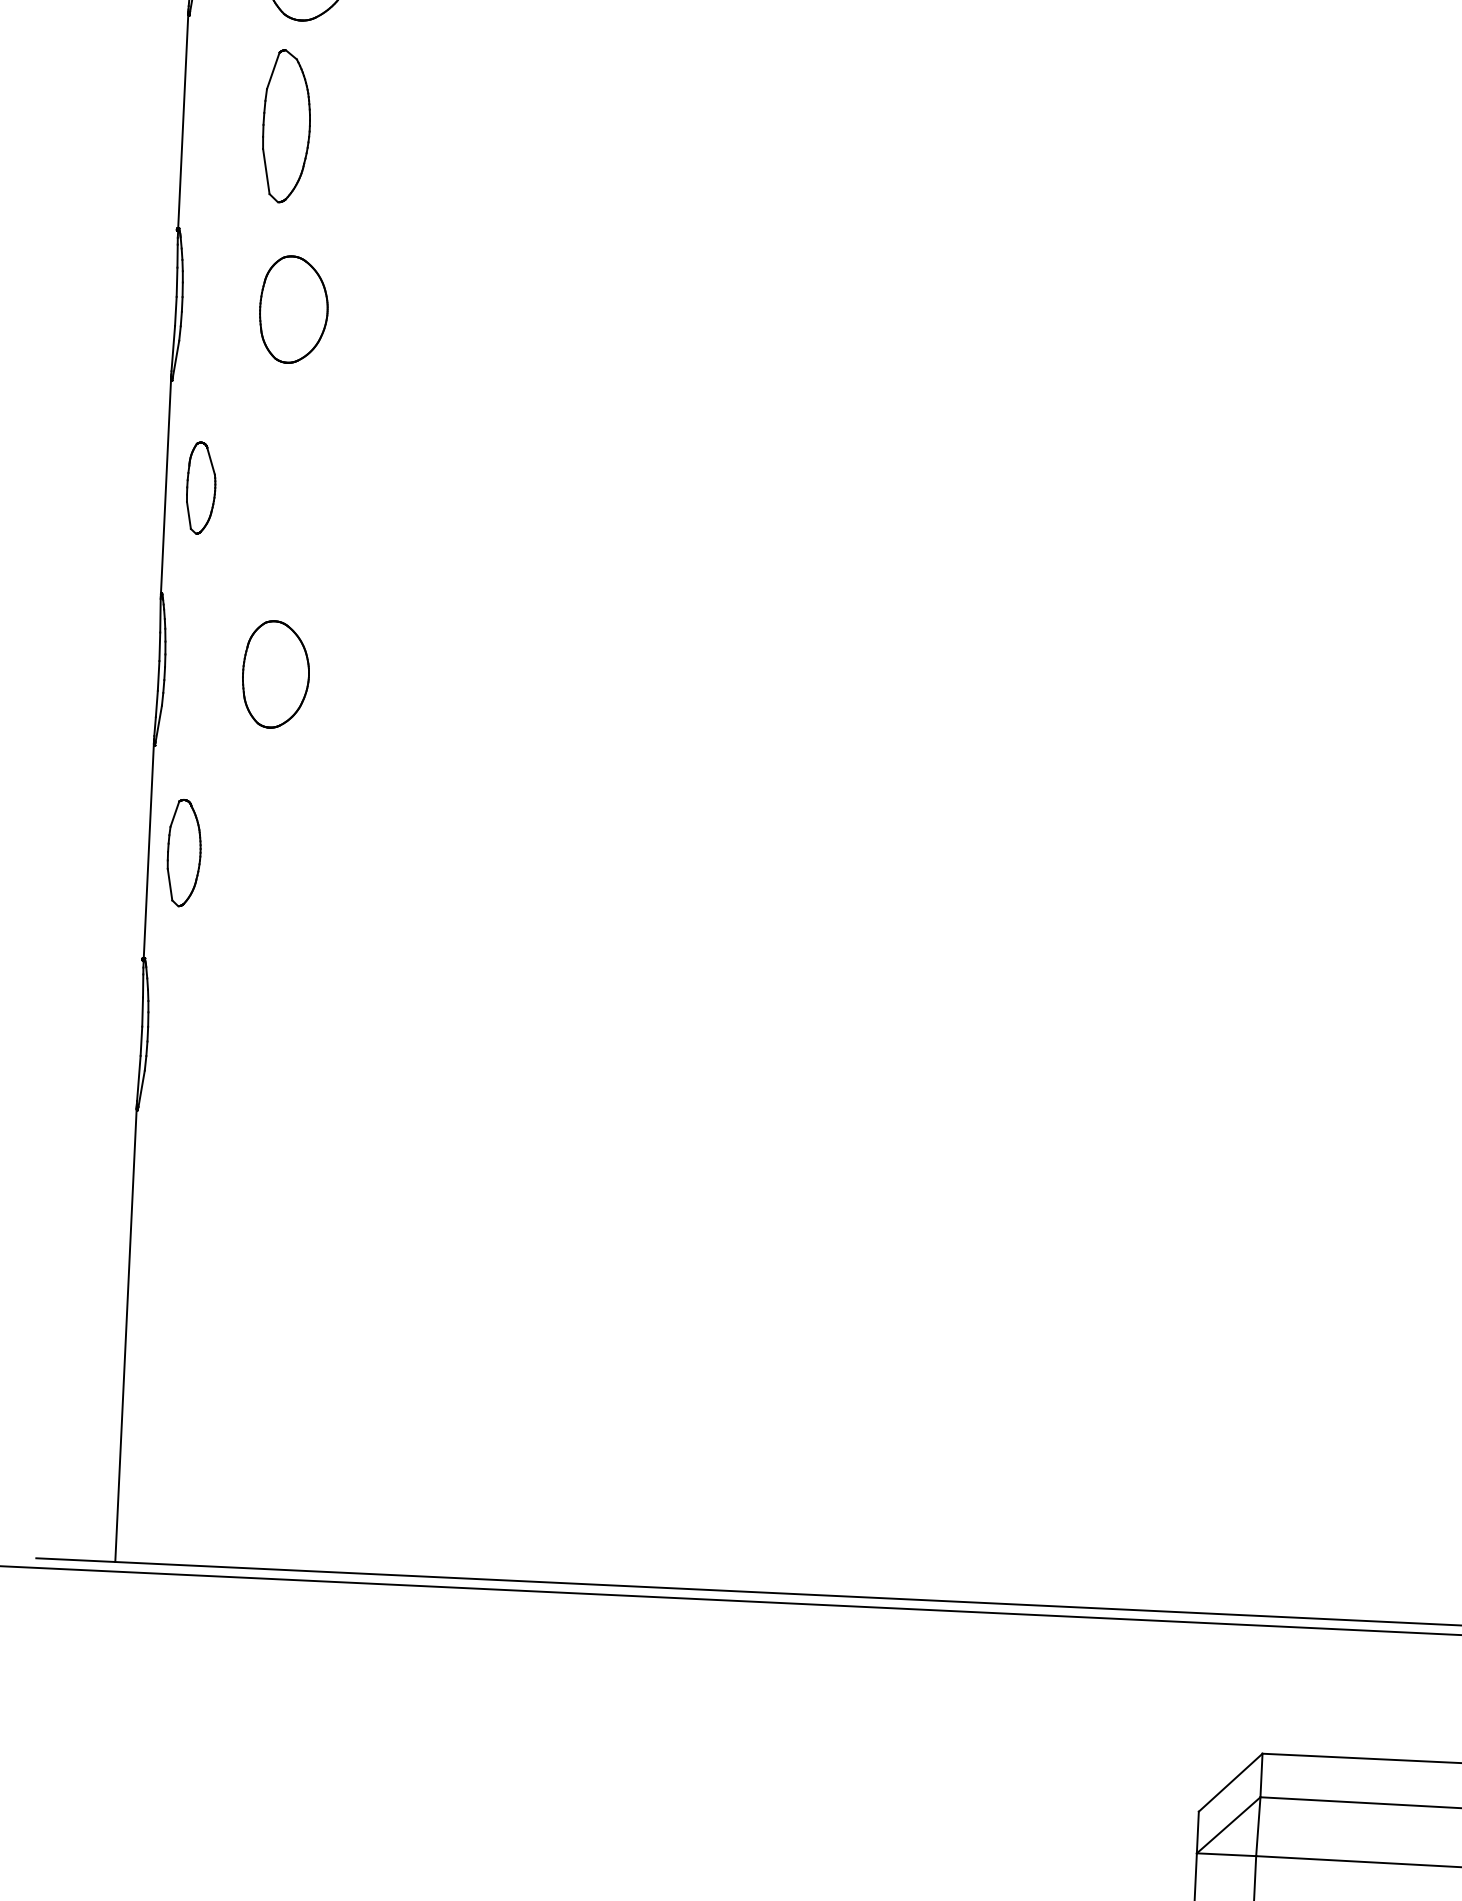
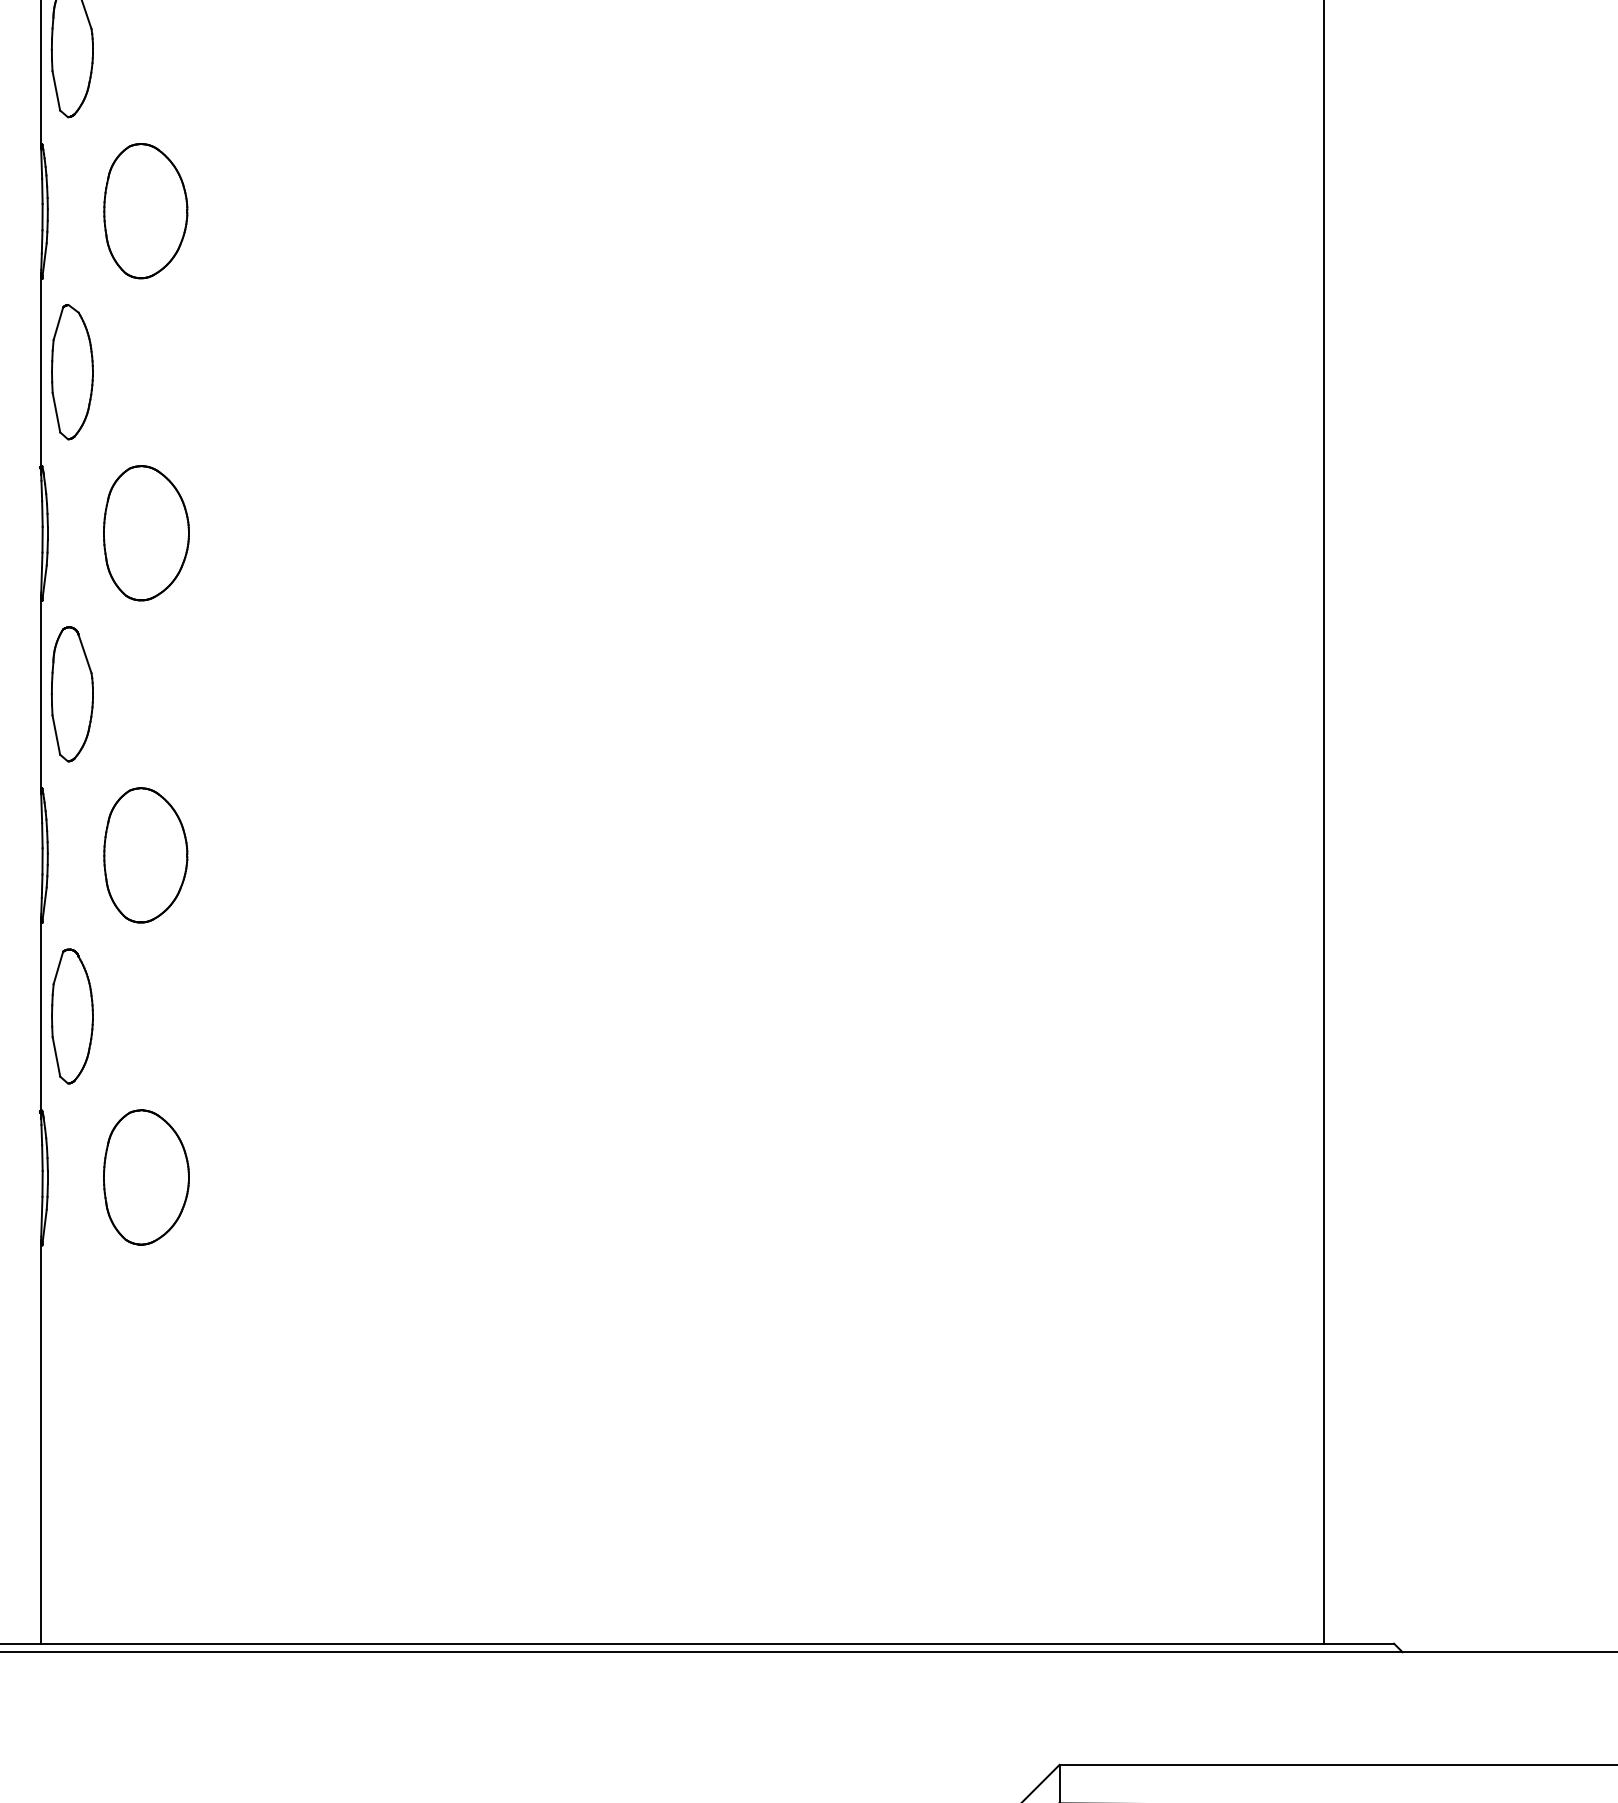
part: (286, 126) -> (72, 372), moved
part: (293, 309) -> (146, 533), size x1.43
part: (200, 488) -> (71, 694), size x1.67
part: (275, 674) -> (145, 855), size x1.43
part: (184, 853) -> (72, 1016), size x1.43
part: (259, 1039) -> (146, 1177), added

